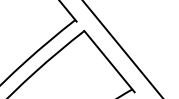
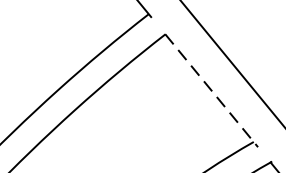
line: (109, 61) -> (211, 90), solid -> dashed

